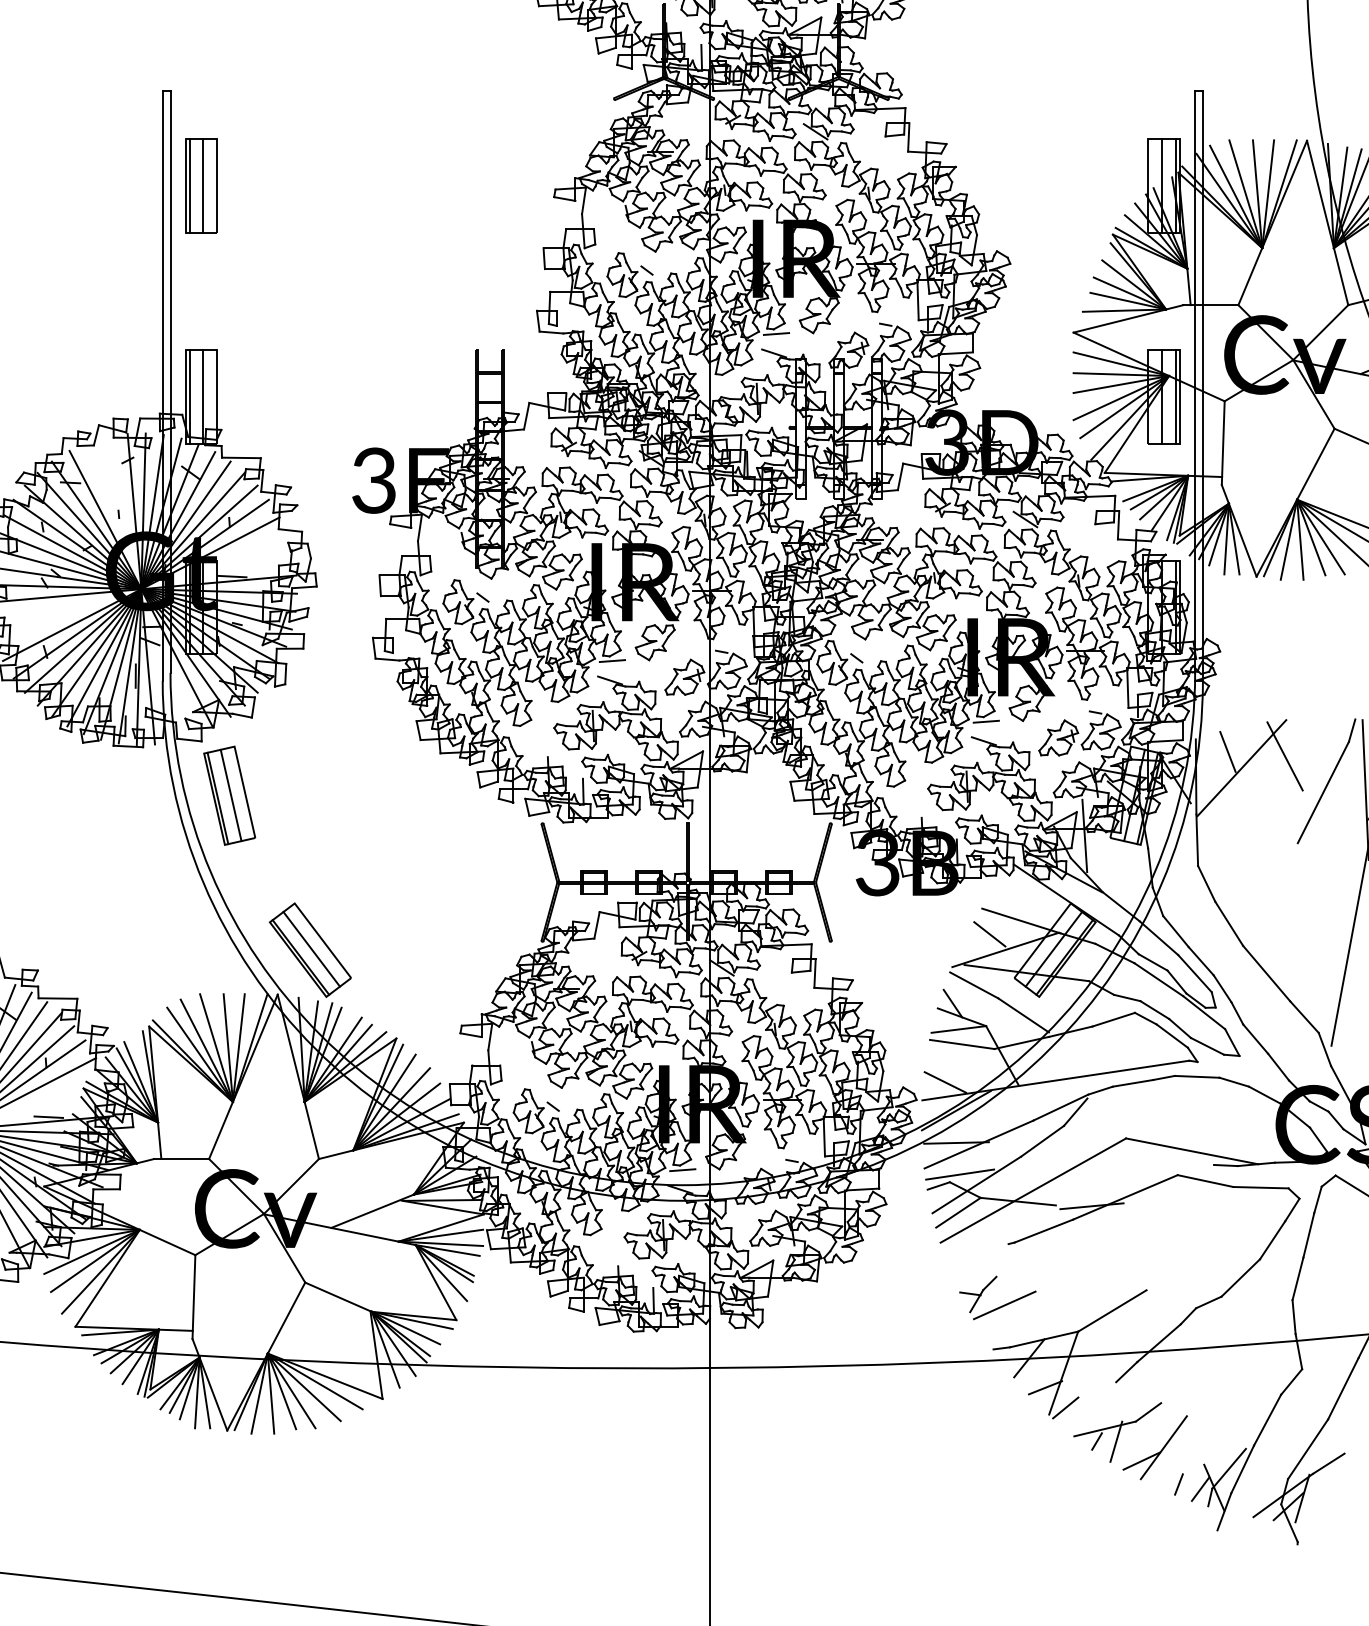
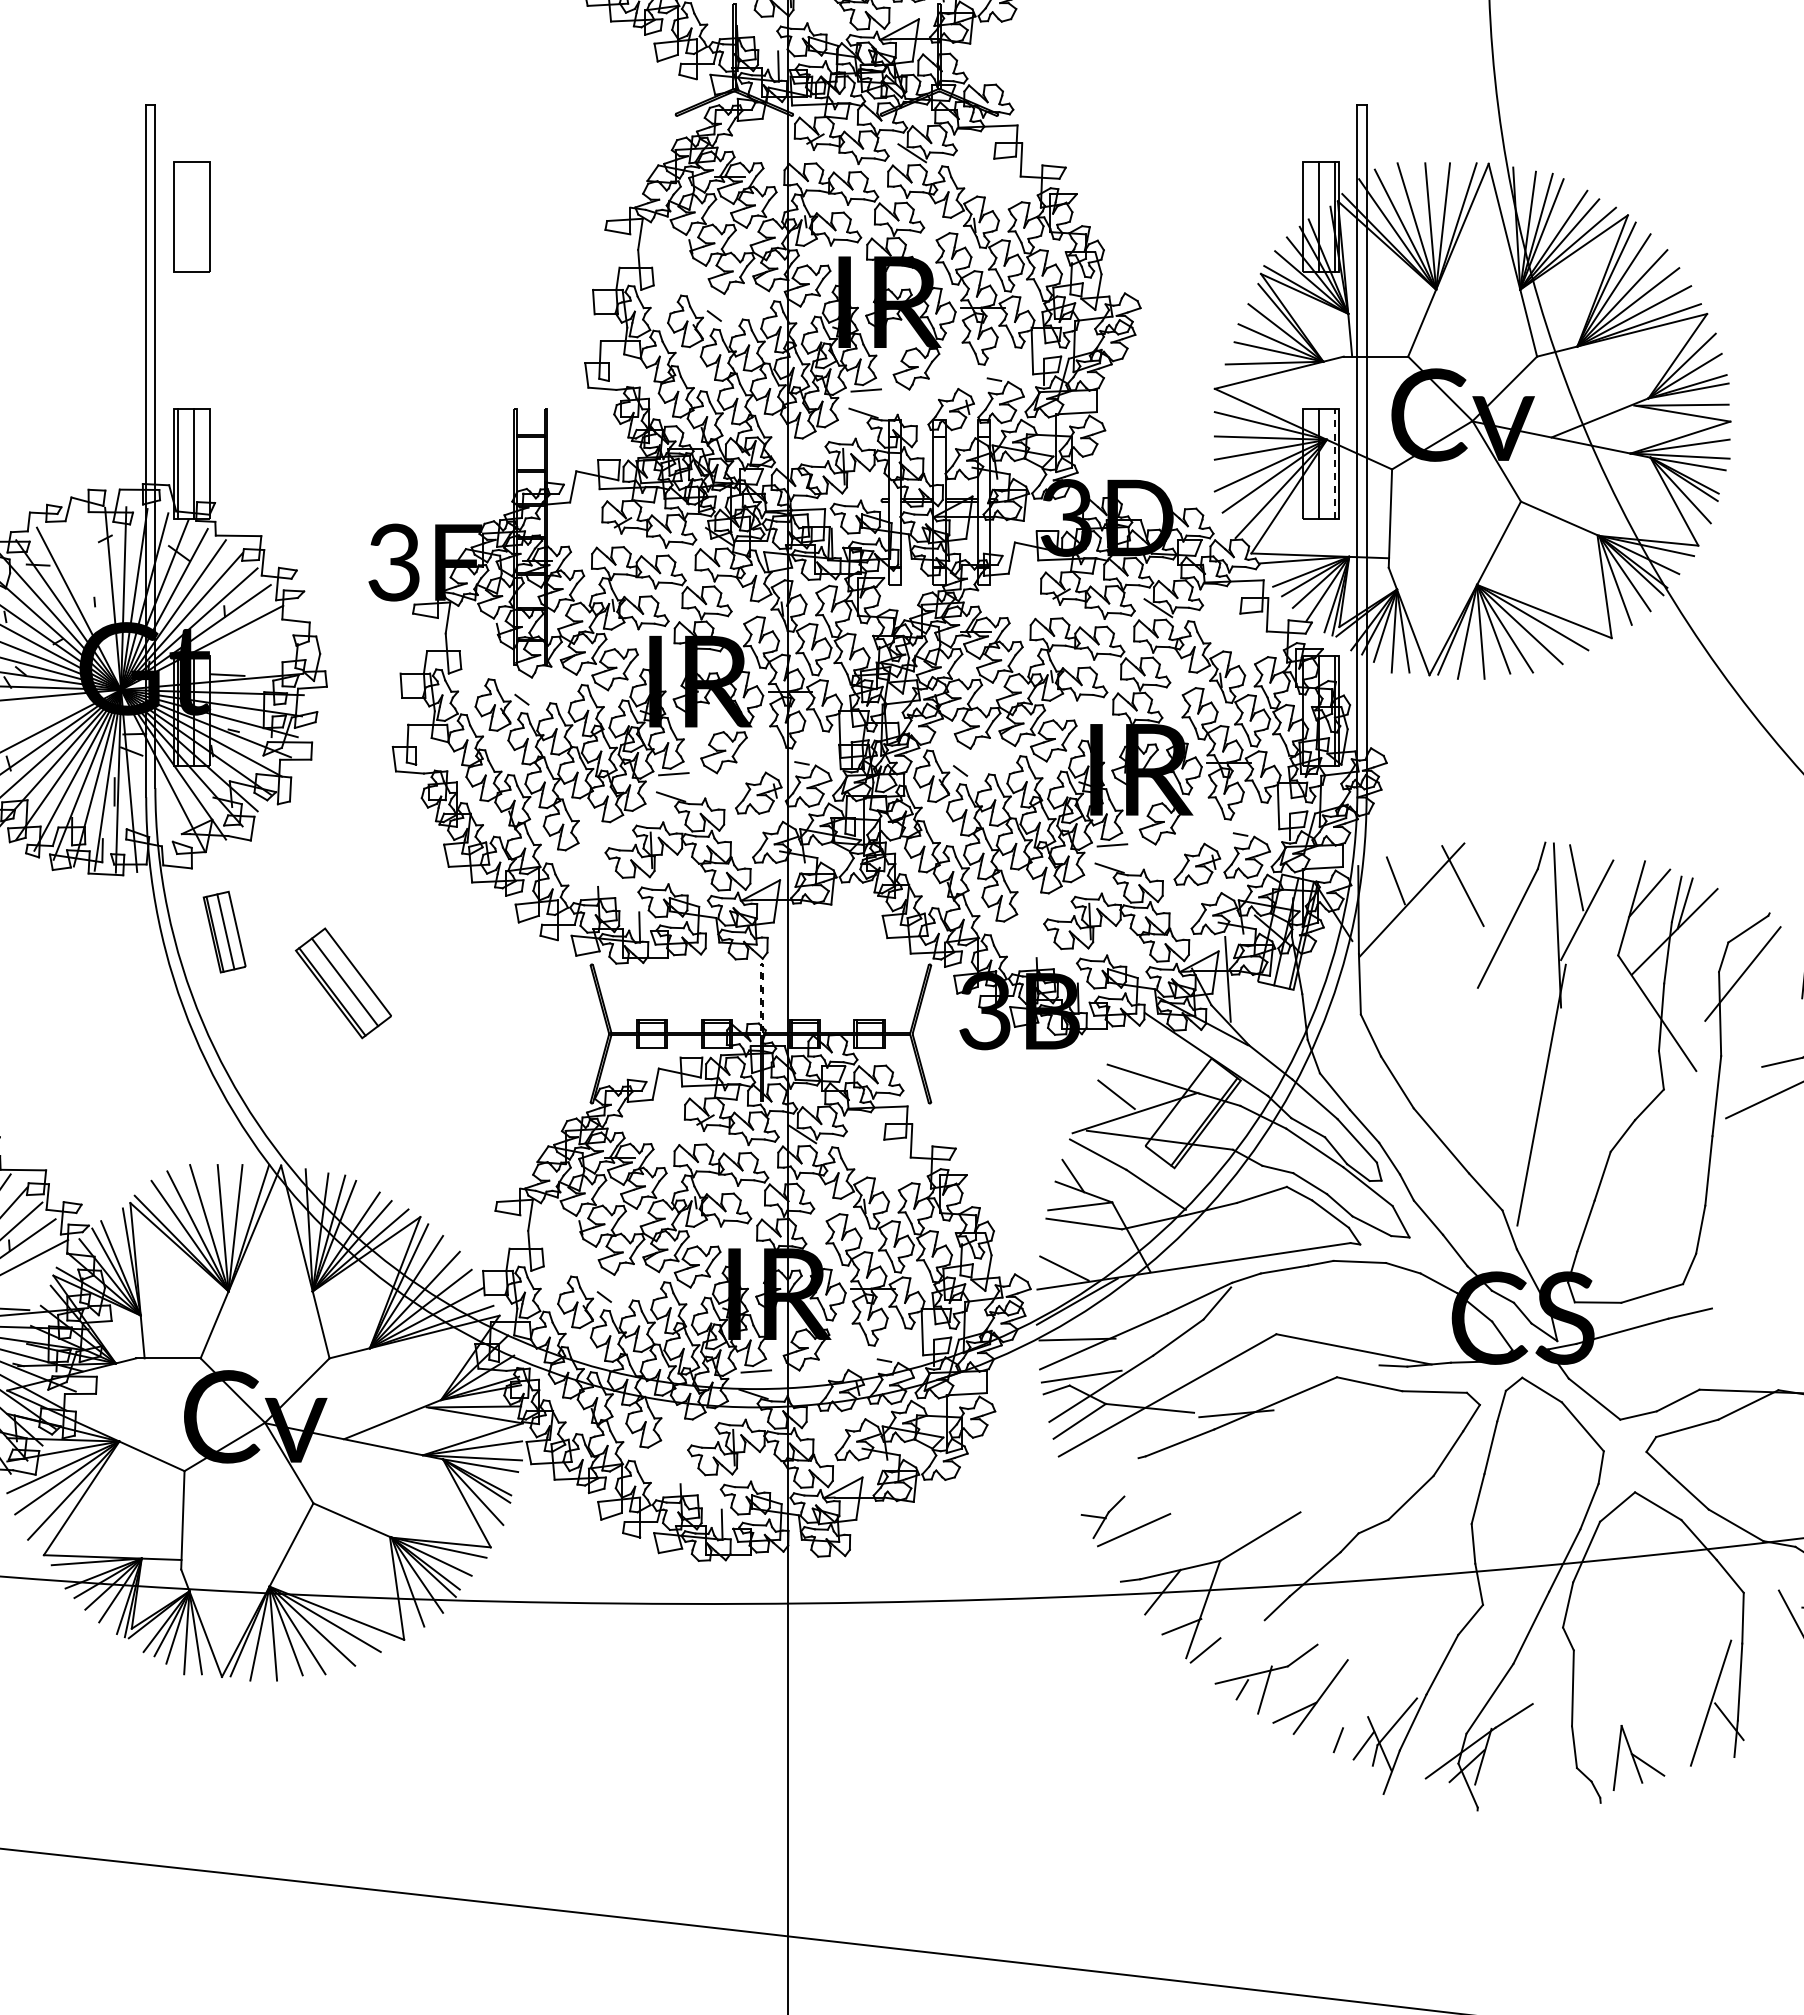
line: (189, 186) -> (177, 217), removed
line: (203, 186) -> (193, 217), removed
line: (1175, 397) -> (1334, 464), solid -> dashed
part: (229, 795) -> (224, 931), size x0.7
line: (687, 823) -> (761, 964), solid -> dashed
line: (1053, 949) -> (1191, 1112), removed
part: (309, 950) -> (342, 983), moved

